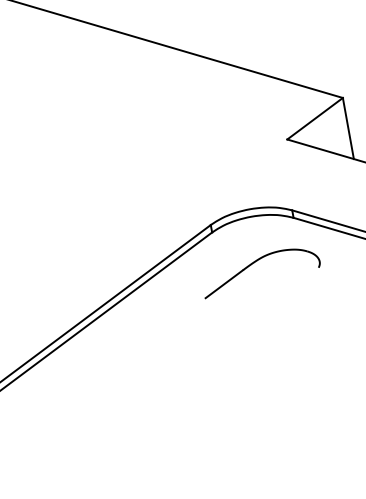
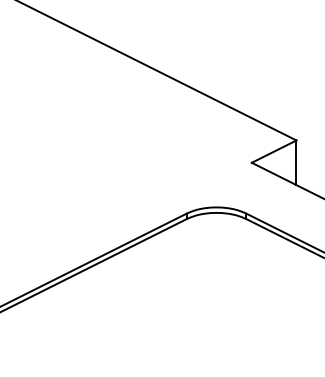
part: (255, 263) -> (213, 246), removed

